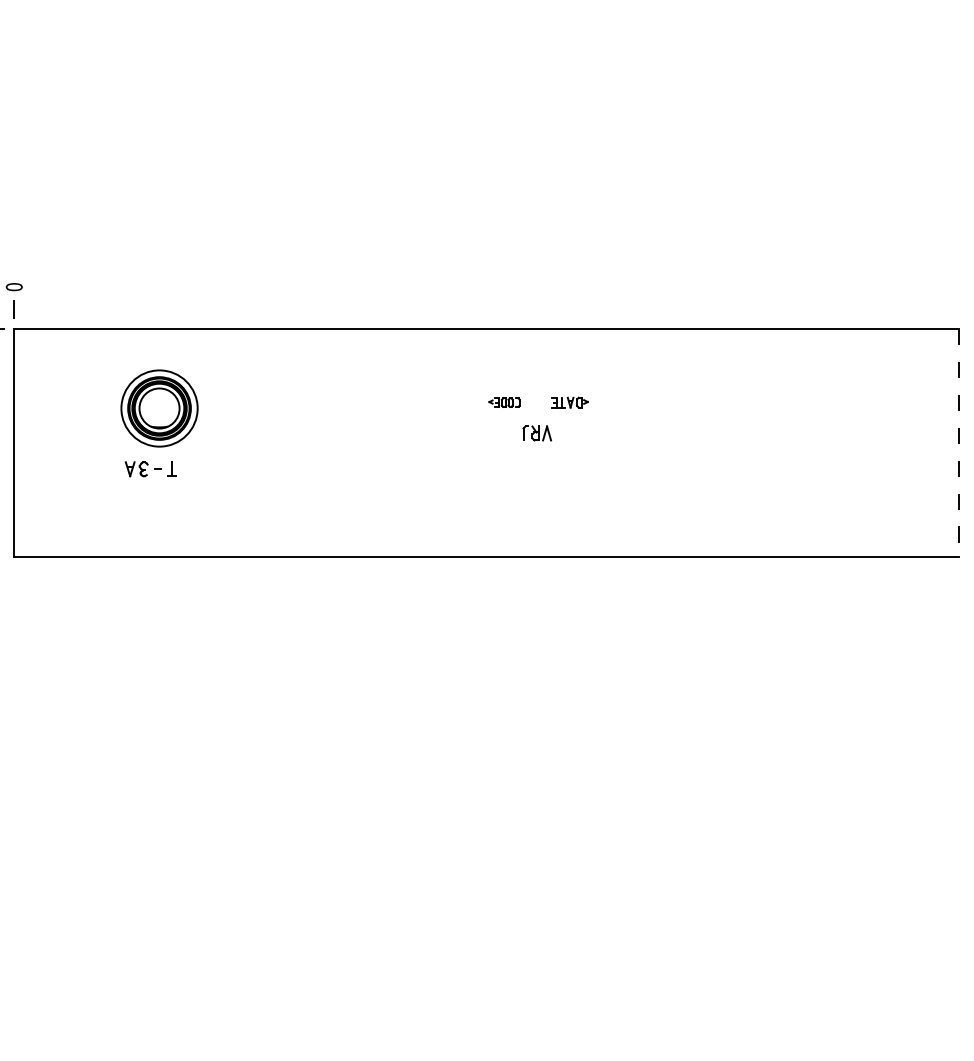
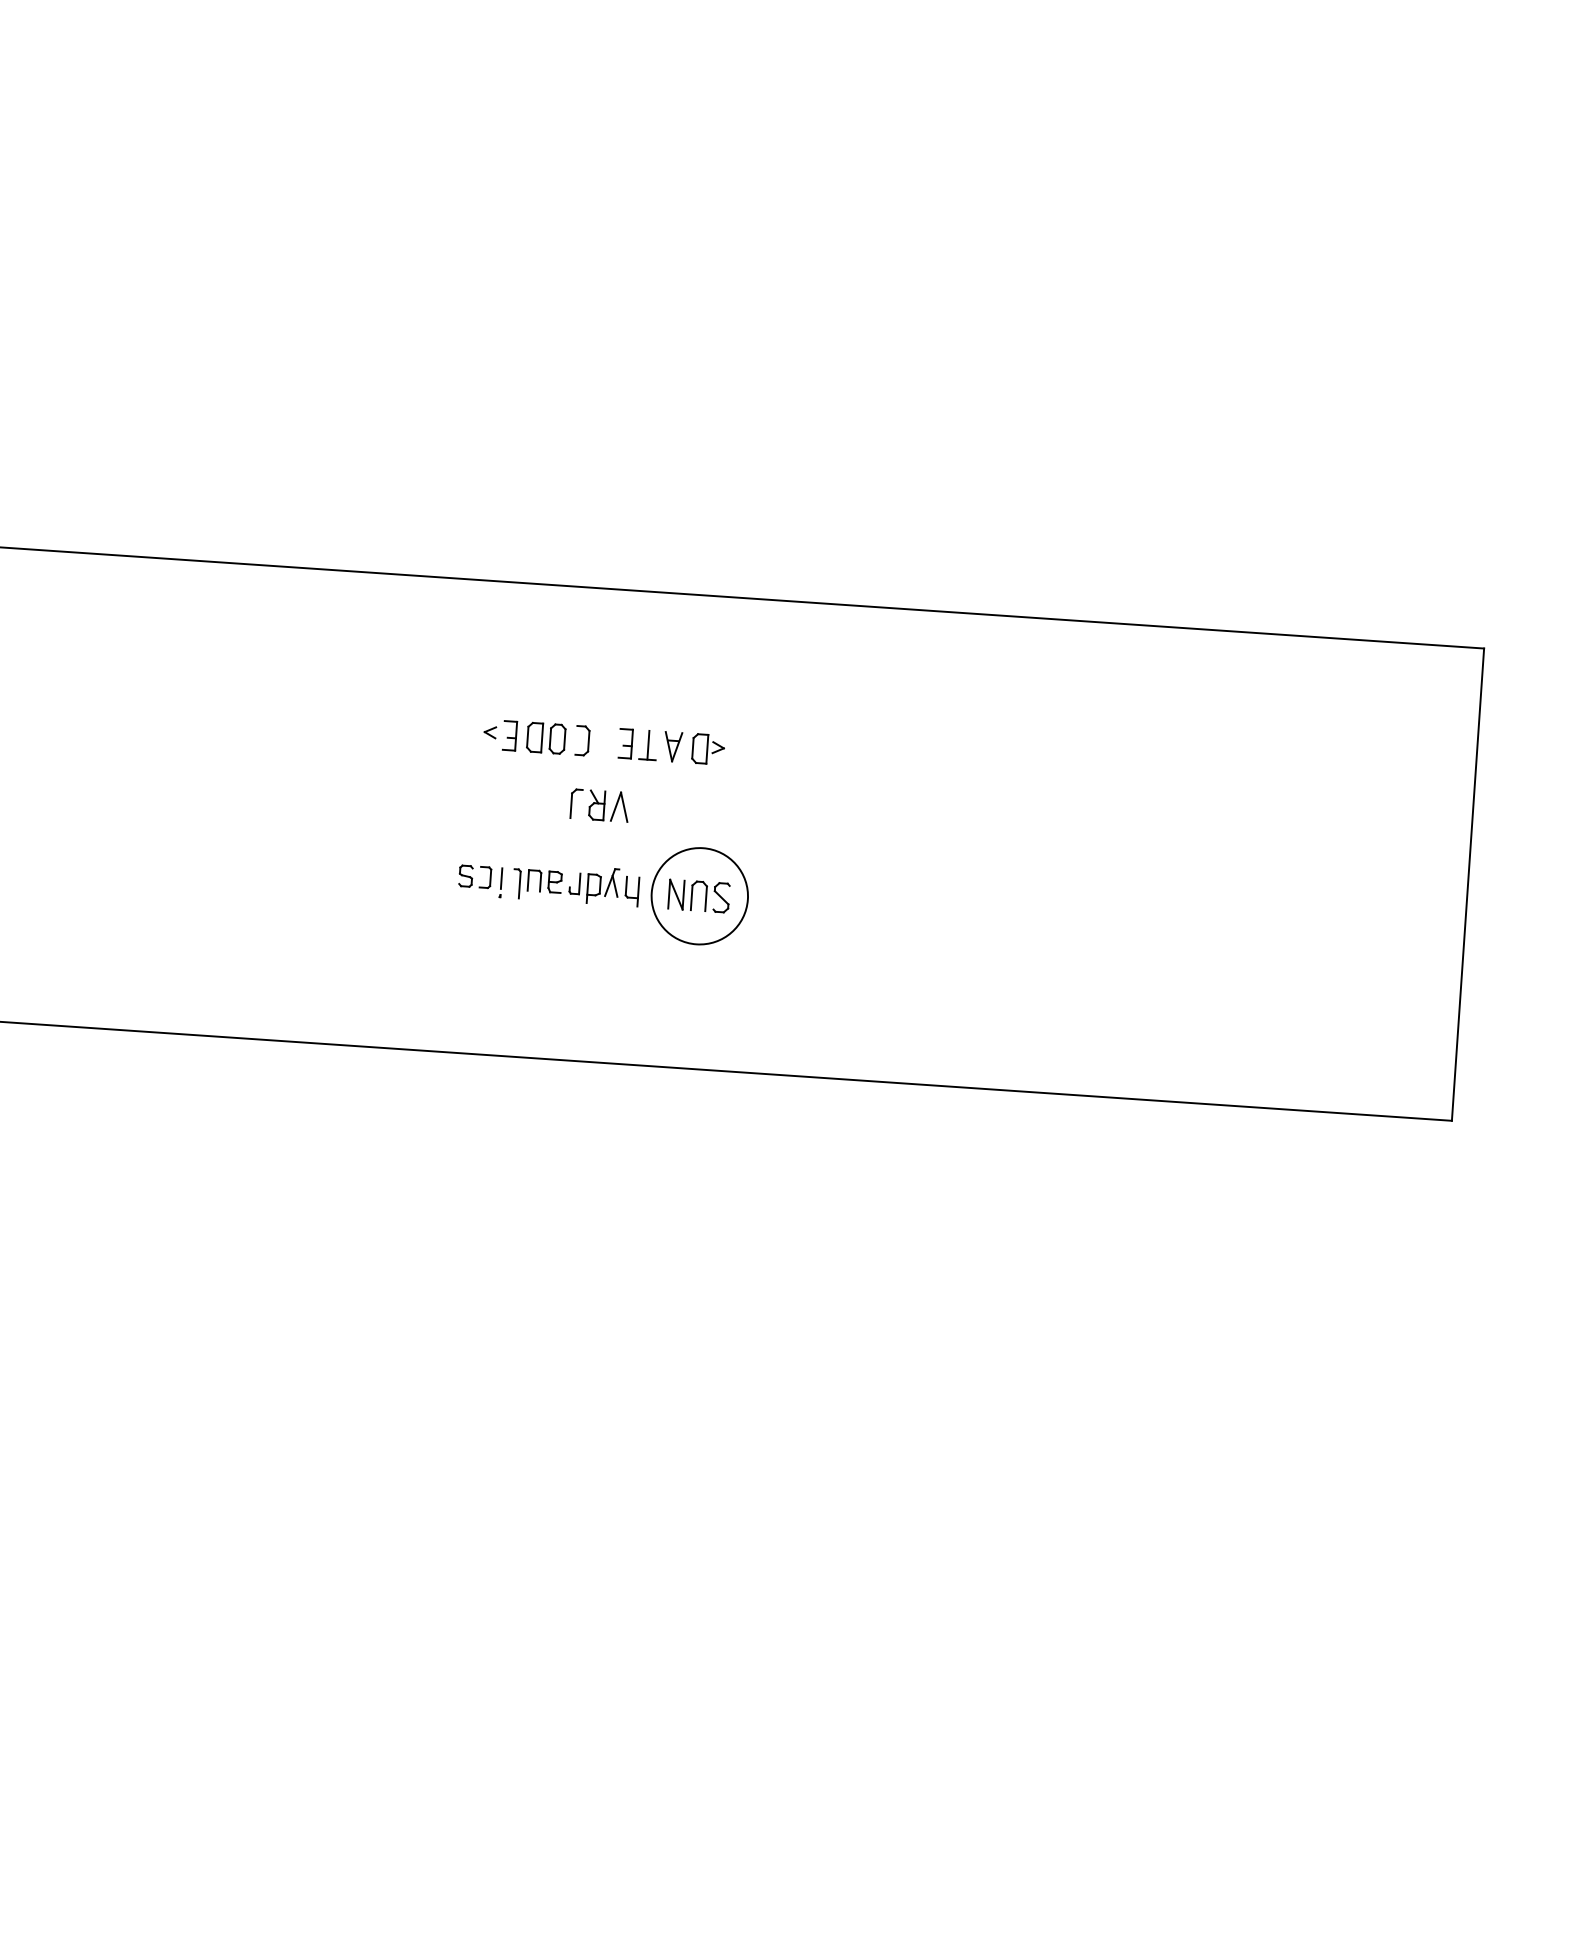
part: (504, 402) -> (536, 737), size x1.67
part: (570, 402) -> (672, 746), size x1.43
line: (958, 443) -> (1467, 885), dashed -> solid
part: (541, 473) -> (602, 888), added

